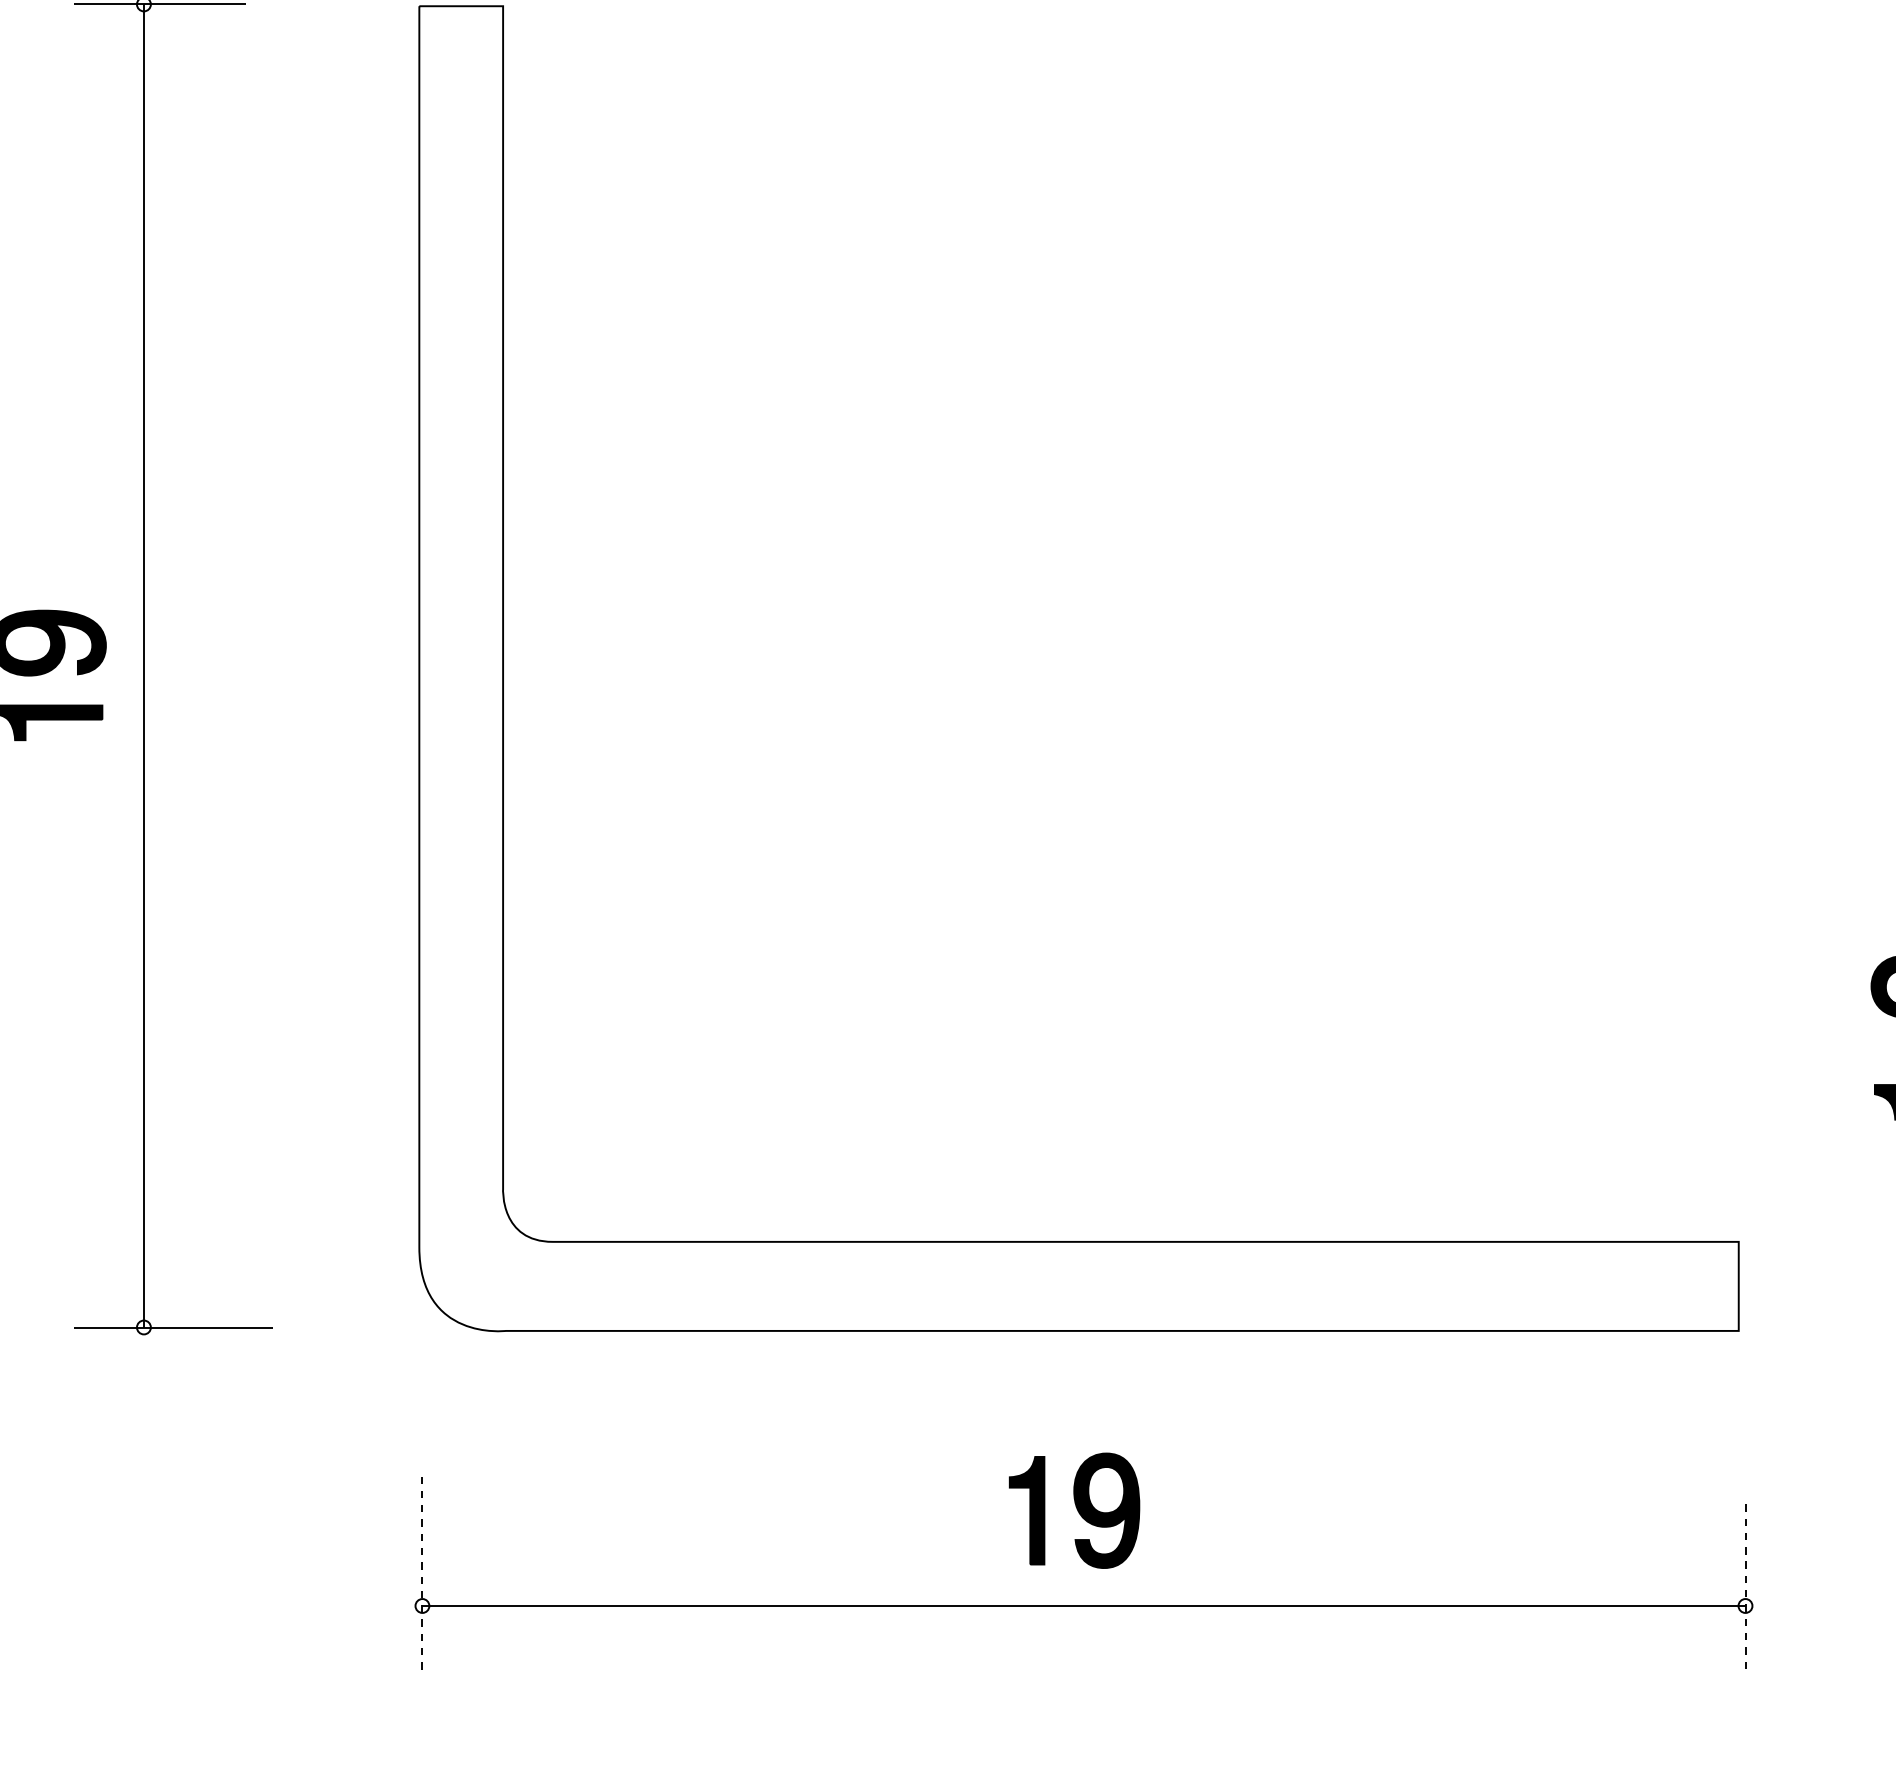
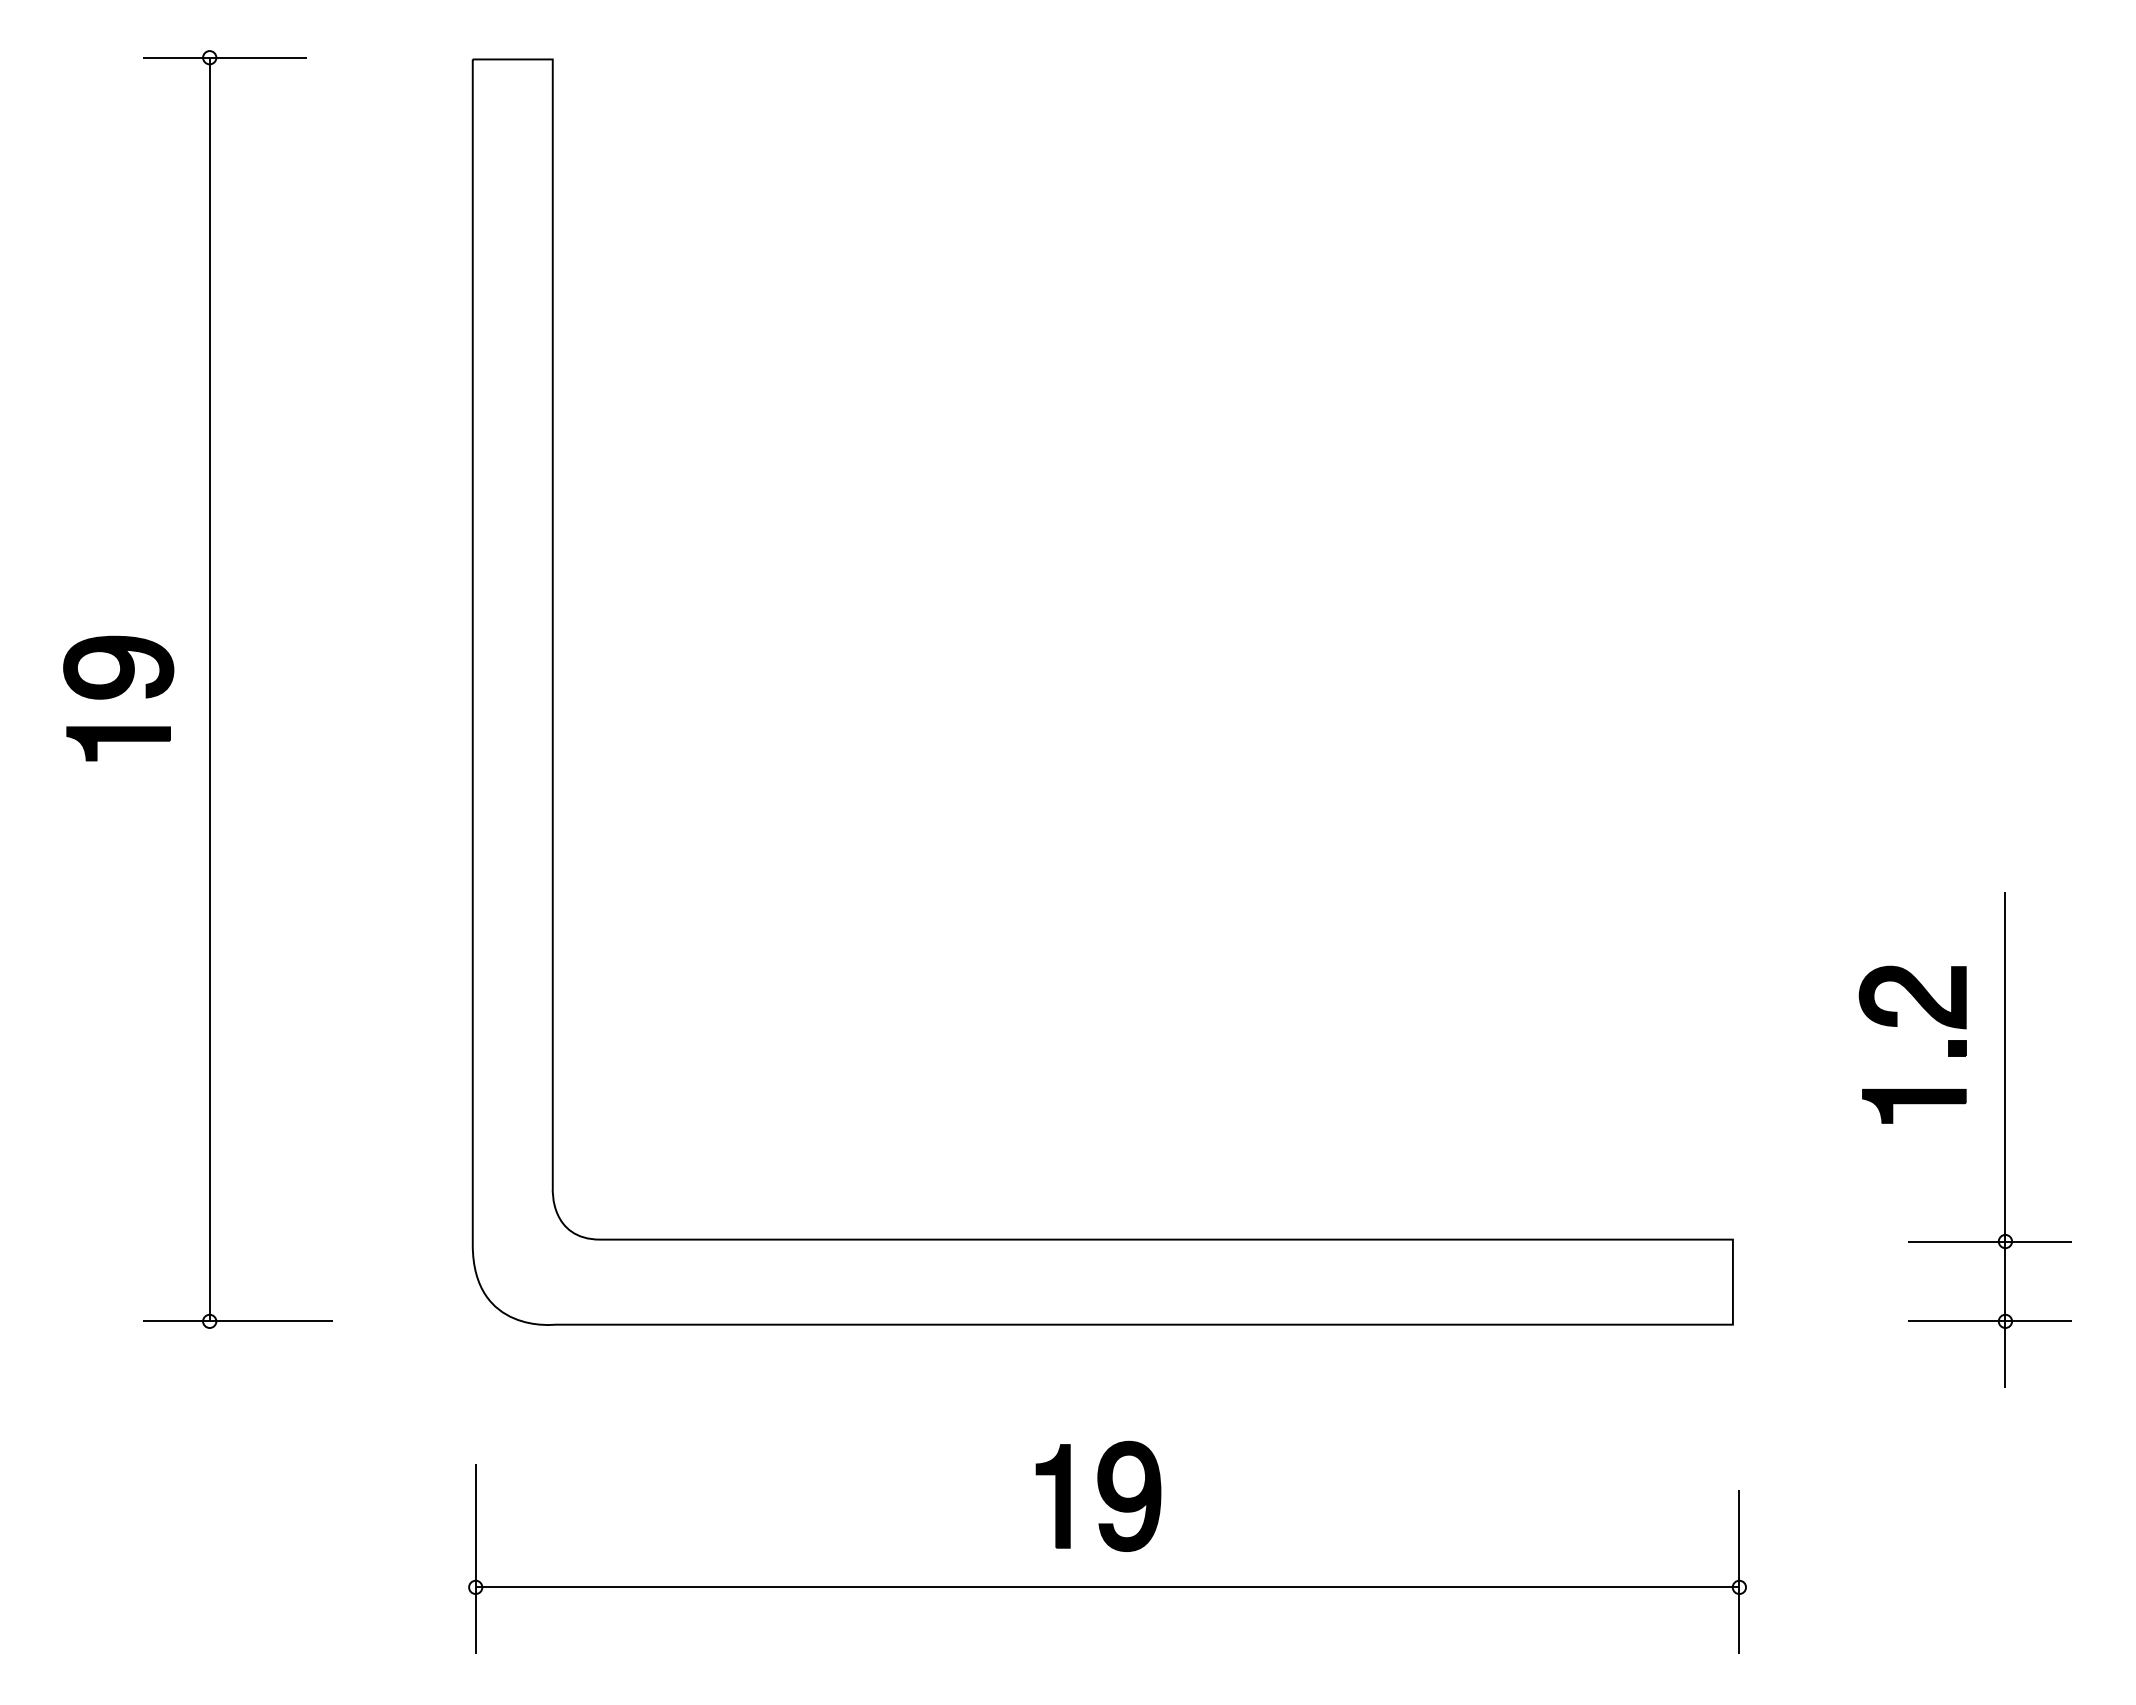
line: (422, 1576) -> (475, 1559), dashed -> solid
line: (1745, 1590) -> (1739, 1572), dashed -> solid

